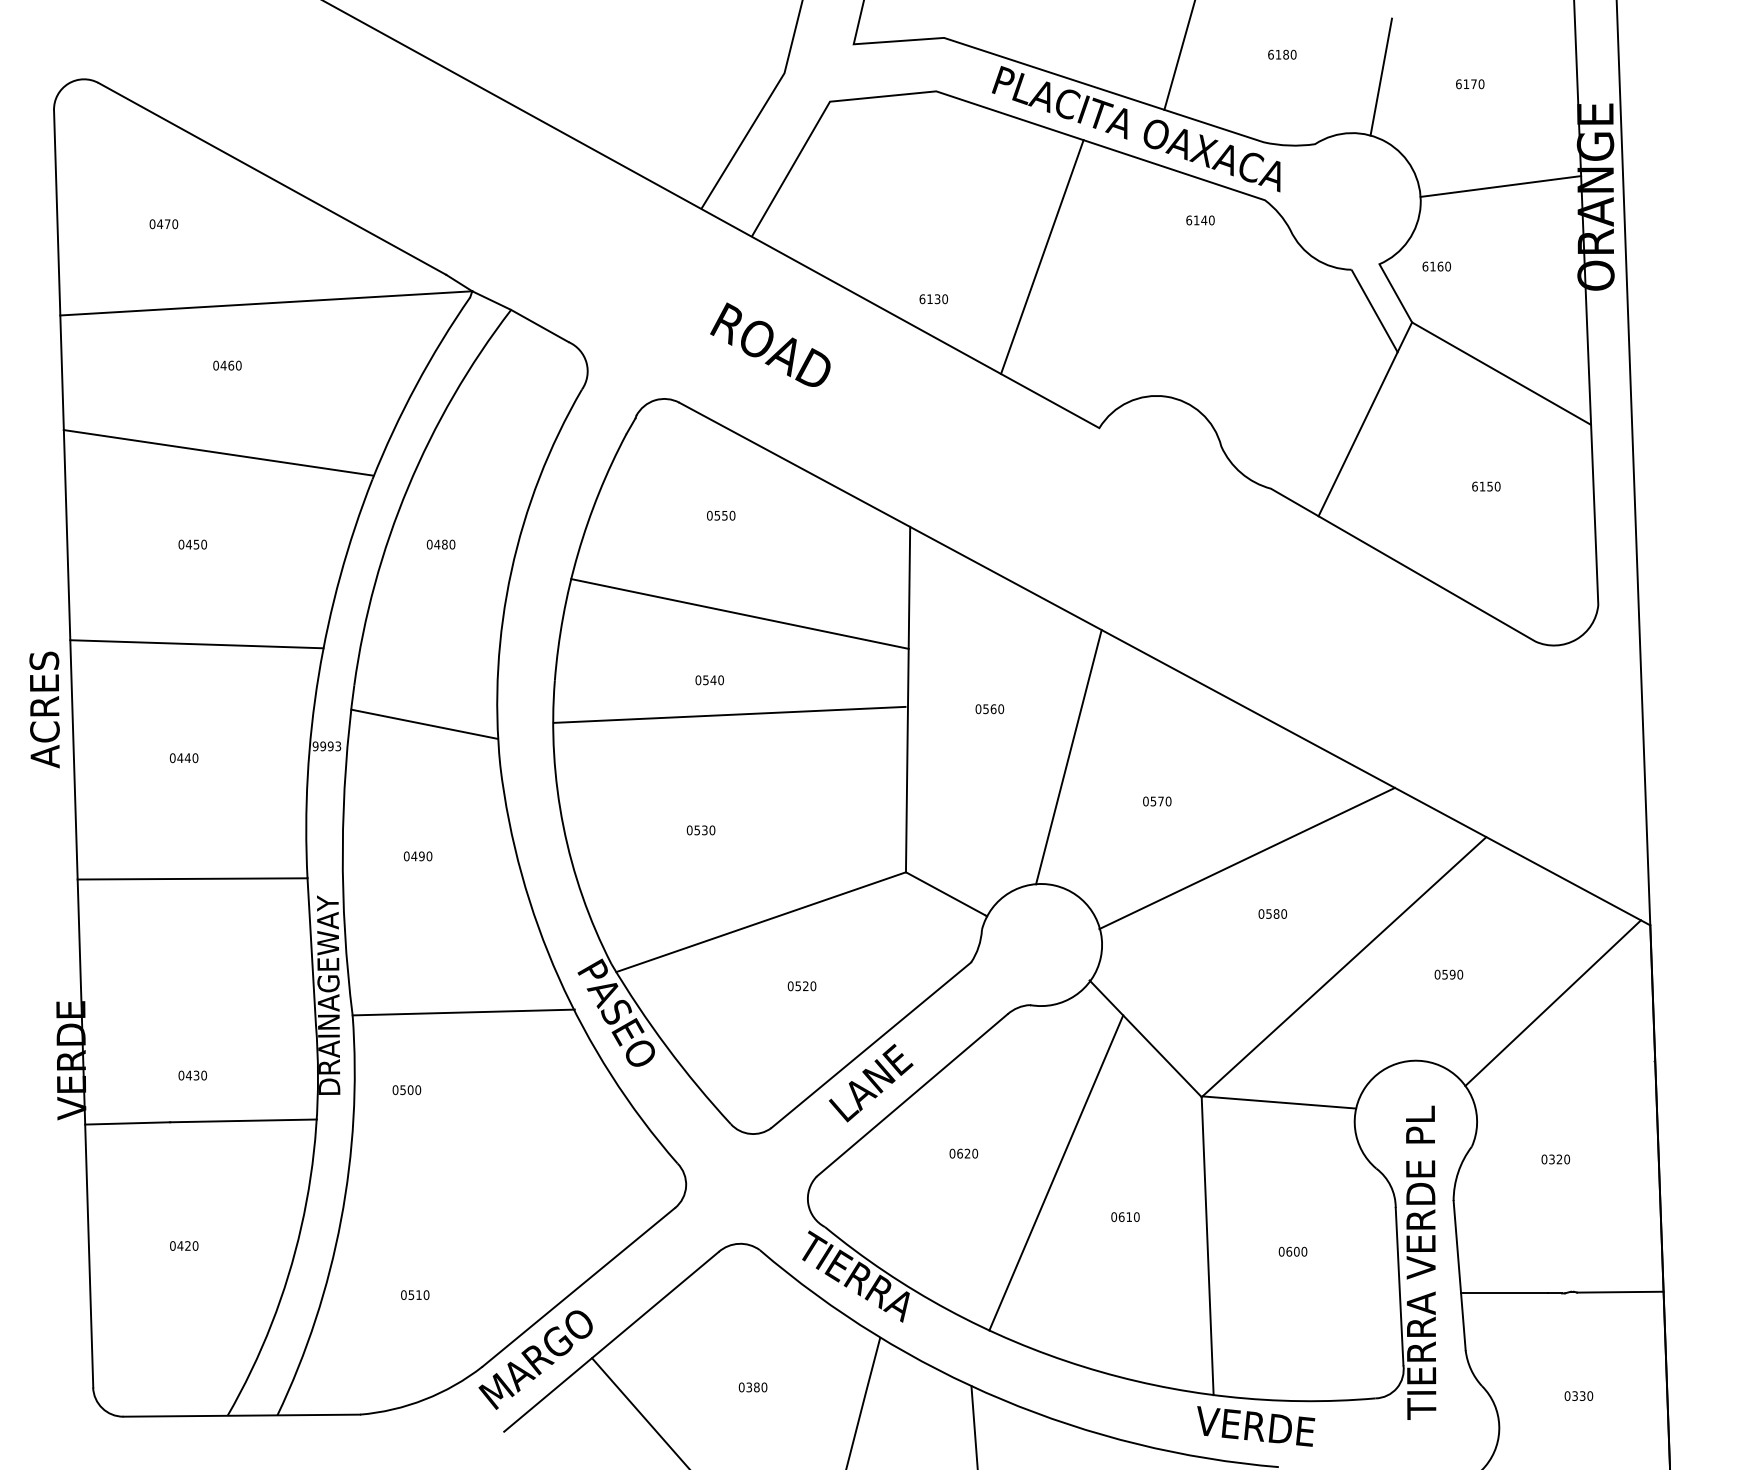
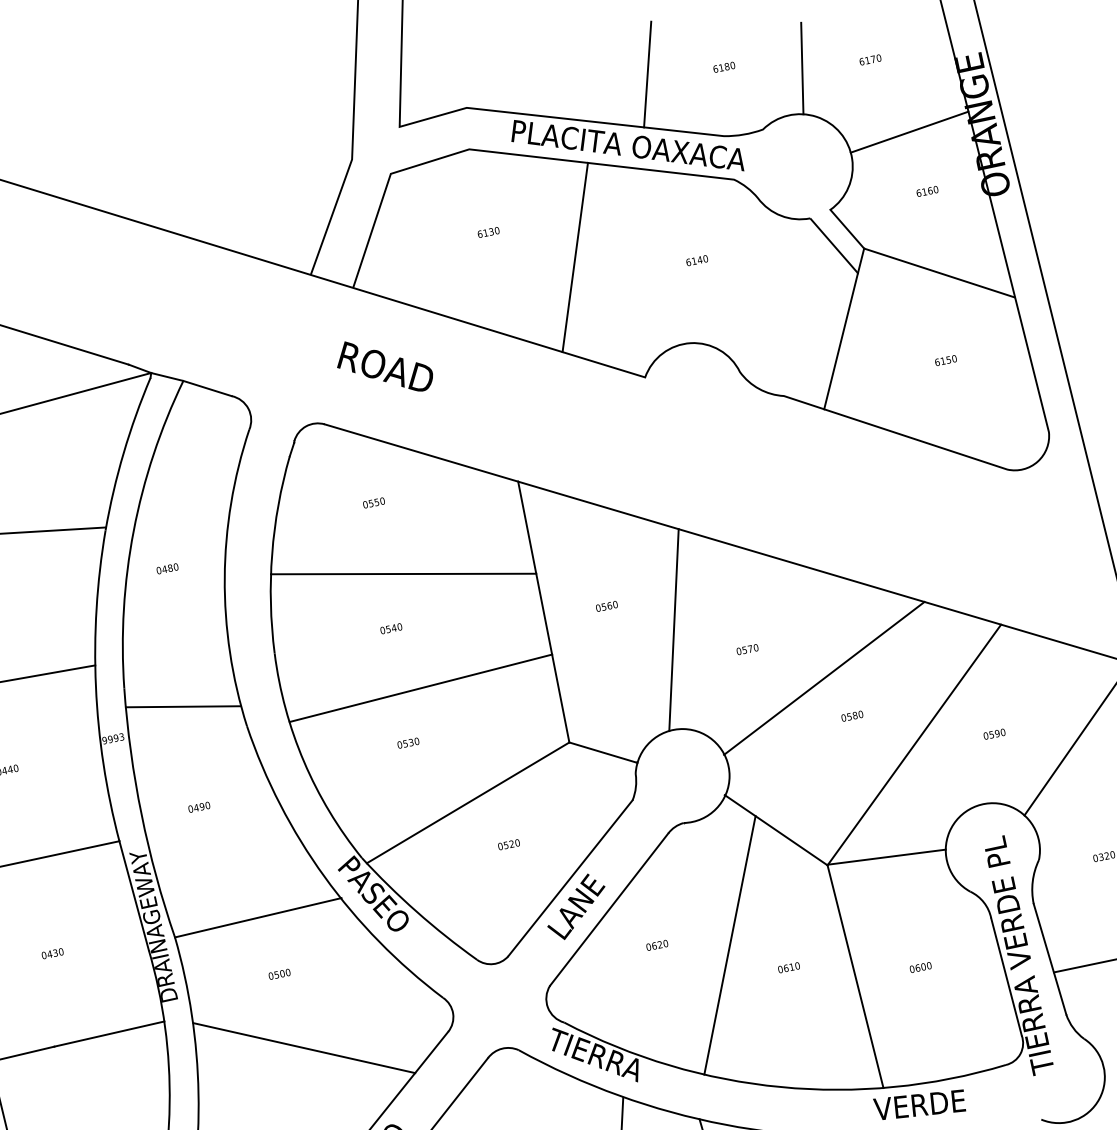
text: (1200, 220) -> (697, 260), moved
text: (1436, 266) -> (927, 191), moved
text: (933, 299) -> (488, 232), moved
line: (729, 714) -> (420, 687), moved
text: (192, 1075) -> (52, 953), moved
text: (406, 1090) -> (279, 974), moved
line: (487, 1190) -> (304, 1048), added

